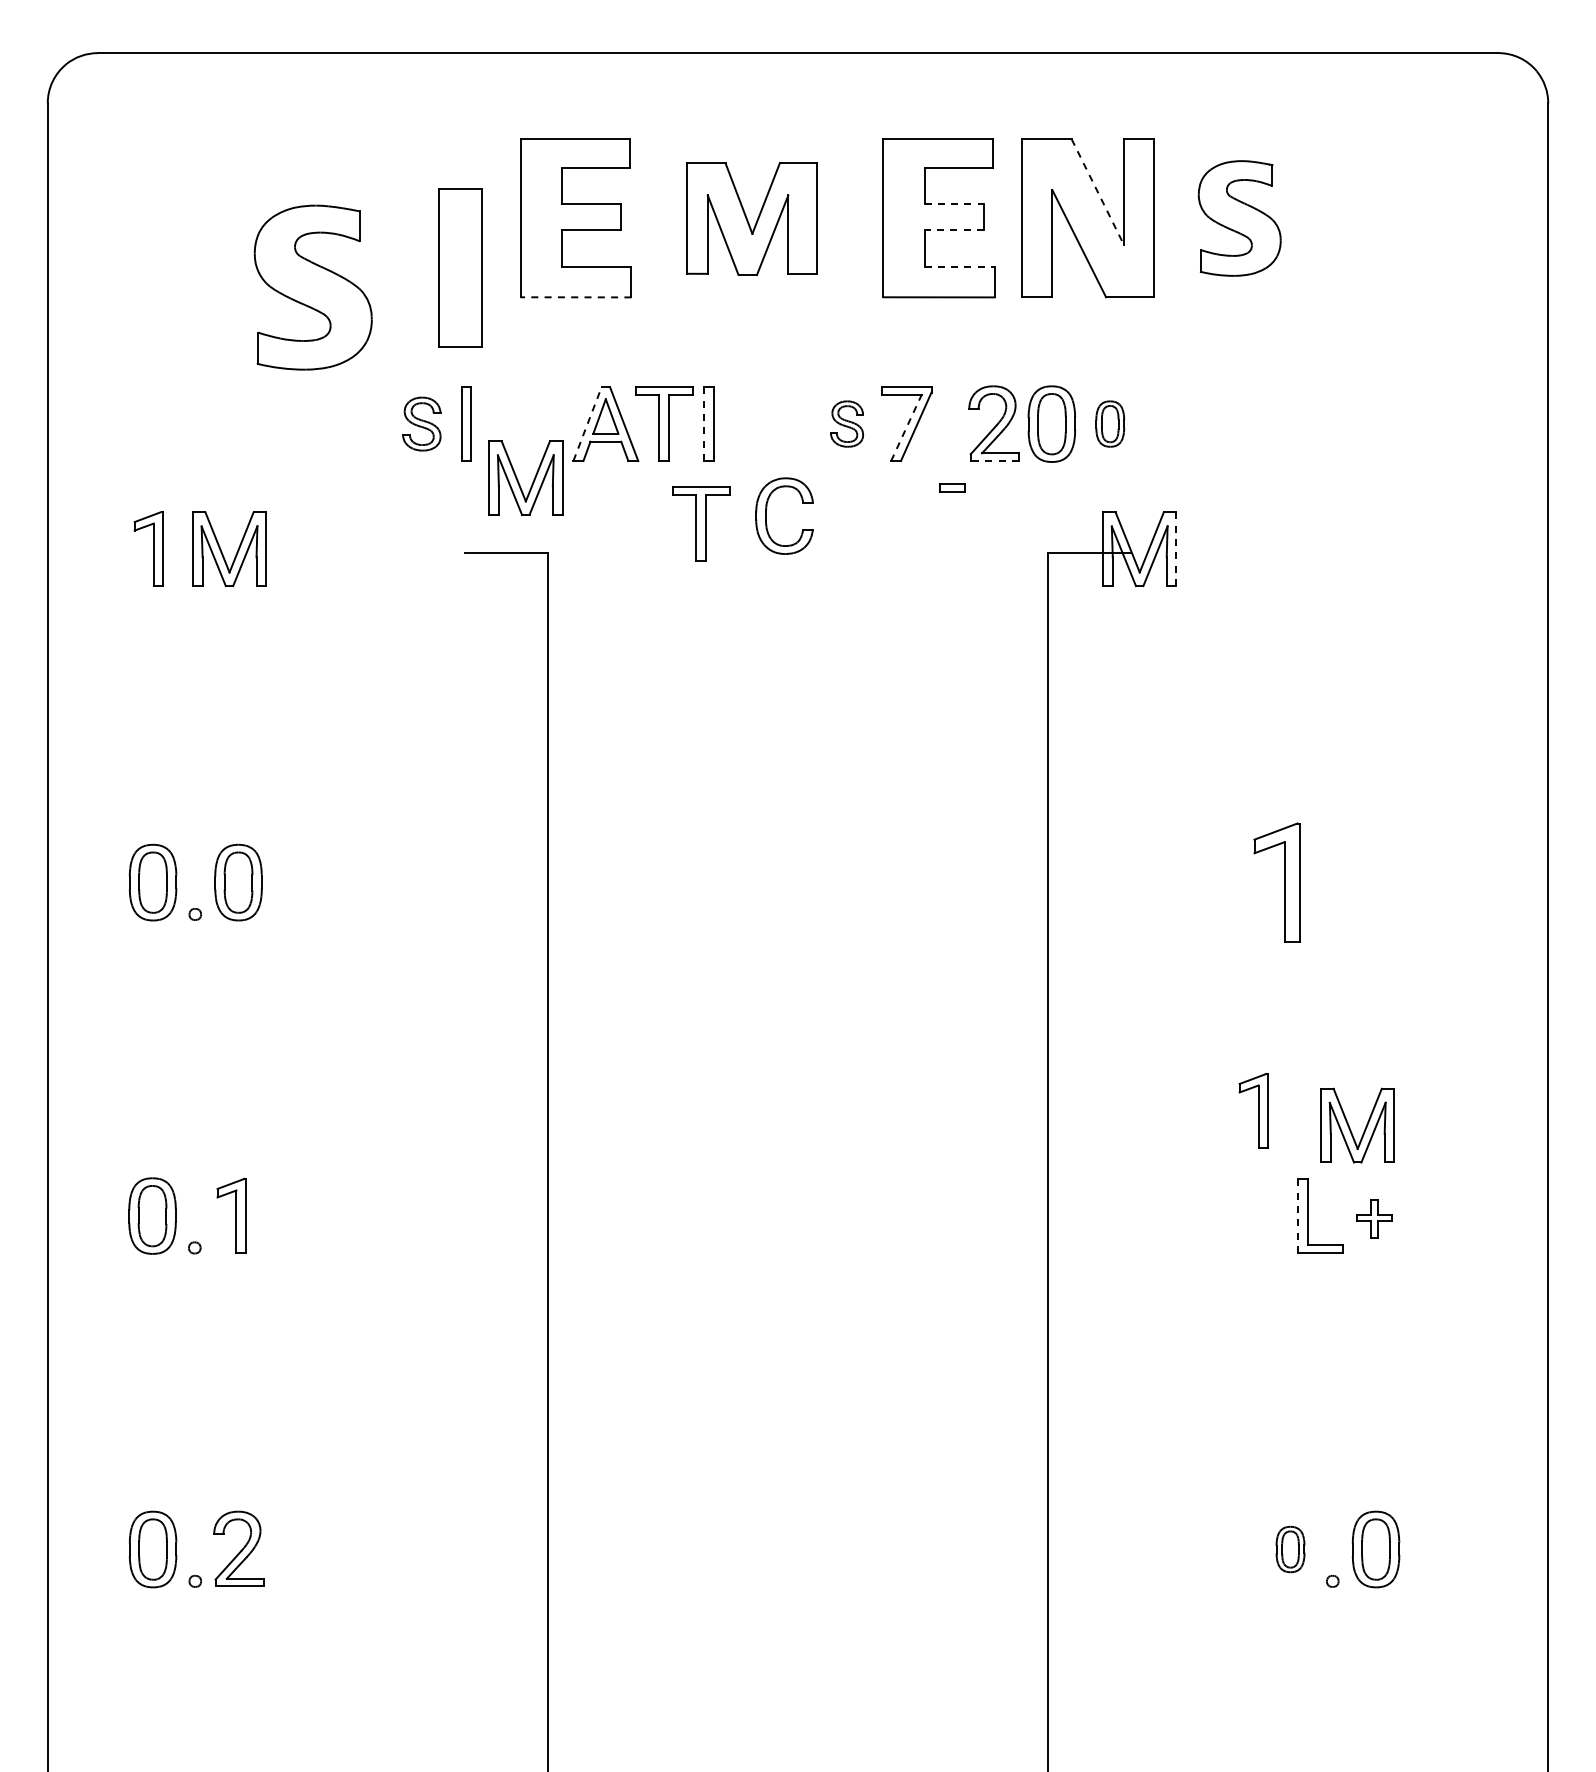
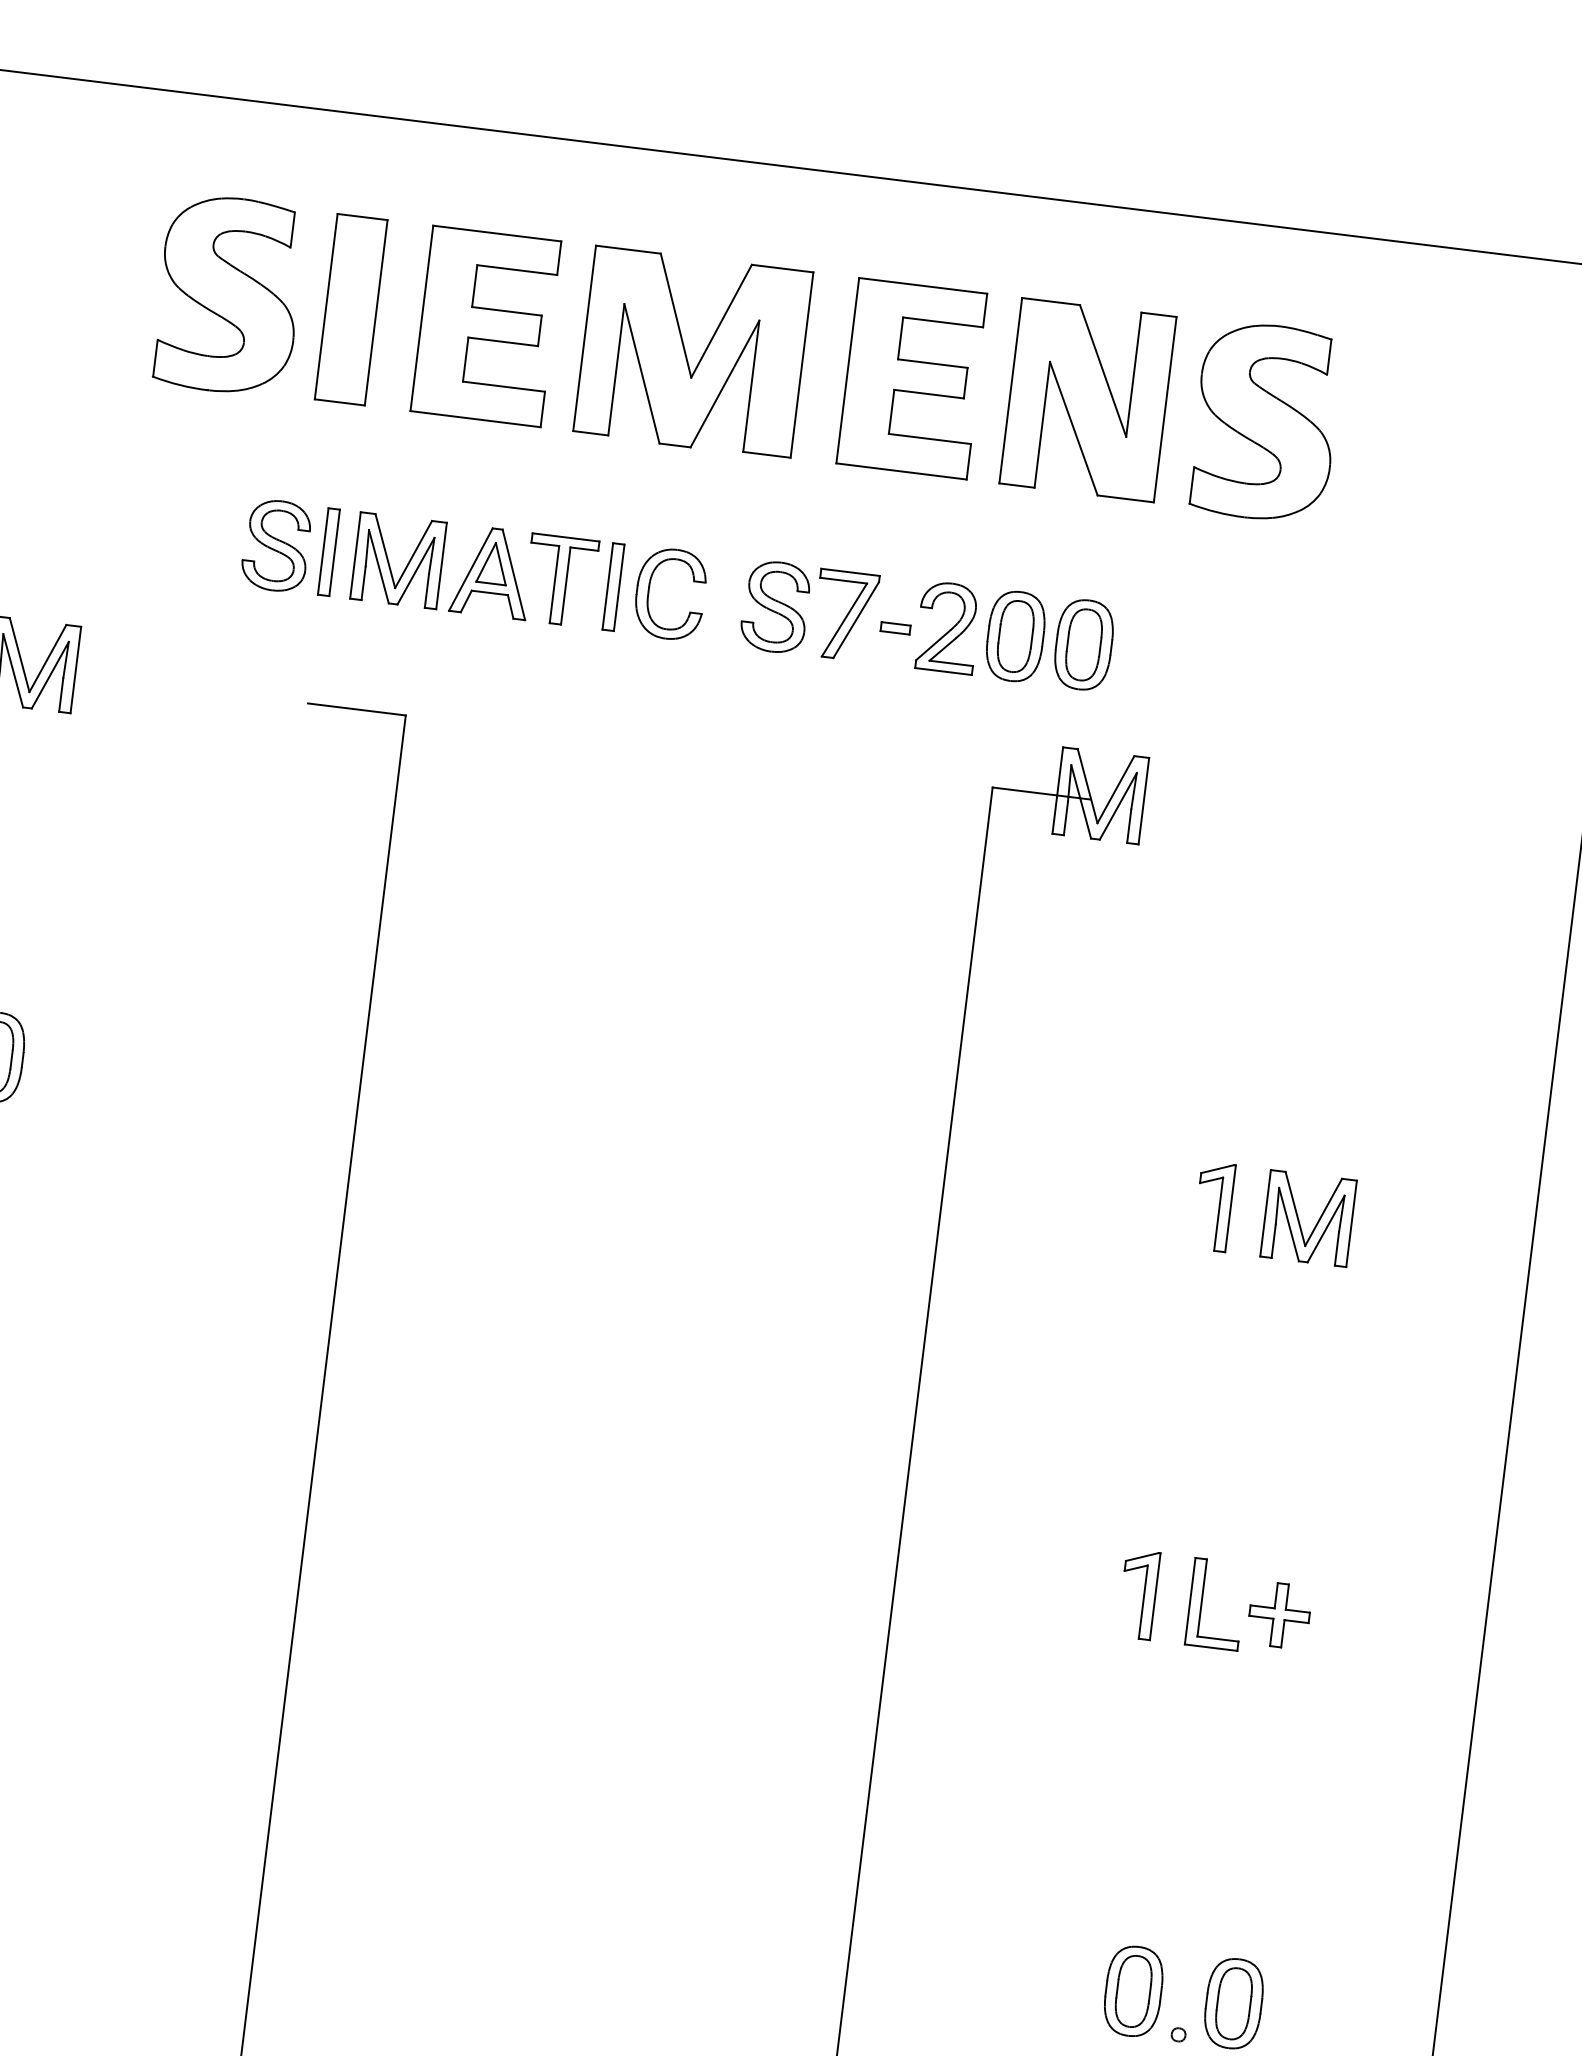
line: (1098, 192) -> (1103, 371), dashed -> solid
line: (954, 203) -> (933, 363), dashed -> solid
part: (751, 218) -> (692, 351), size x1.43
part: (1239, 218) -> (1265, 422), size x1.43
line: (954, 229) -> (929, 394), dashed -> solid
part: (460, 267) -> (351, 308), moved
line: (960, 267) -> (931, 439), dashed -> solid
part: (312, 287) -> (228, 294), moved
line: (575, 297) -> (474, 419), dashed -> solid
part: (421, 423) -> (276, 544), size x1.43
line: (587, 423) -> (470, 568), dashed -> solid
part: (846, 423) -> (774, 606), size x1.67
part: (1110, 423) -> (1084, 644), size x1.67
line: (704, 424) -> (608, 586), dashed -> solid
line: (906, 427) -> (844, 619), dashed -> solid
line: (994, 460) -> (943, 670), dashed -> solid
part: (518, 480) -> (389, 562), moved
part: (952, 487) -> (896, 628), moved
part: (766, 515) -> (649, 590), moved
part: (701, 523) -> (590, 702), removed
line: (1176, 549) -> (1143, 801), dashed -> solid
part: (1276, 881) -> (1213, 1205), size x0.62
part: (1253, 1110) -> (1138, 1594), moved
part: (1350, 1127) -> (1299, 1219), moved
line: (1297, 1216) -> (1189, 1601), dashed -> solid
part: (1374, 1218) -> (1279, 1615), size x1.43
part: (1290, 1549) -> (1133, 1991), size x1.67

